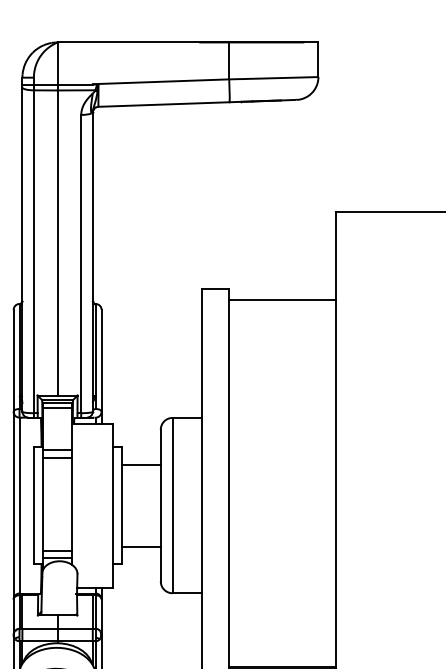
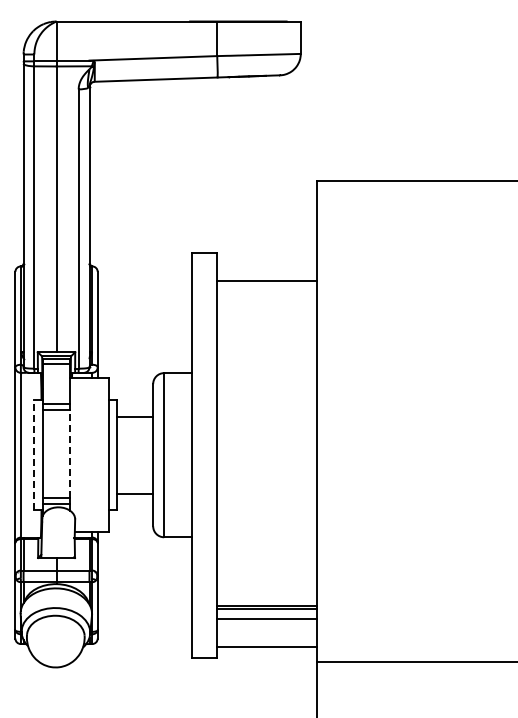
line: (282, 300) -> (267, 281), moved
line: (72, 504) -> (70, 454), solid -> dashed
line: (34, 505) -> (34, 455), solid -> dashed

